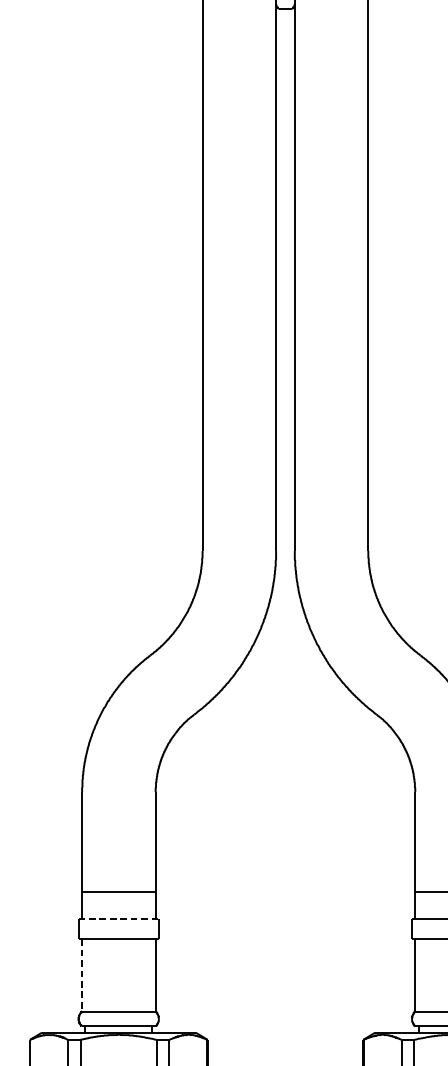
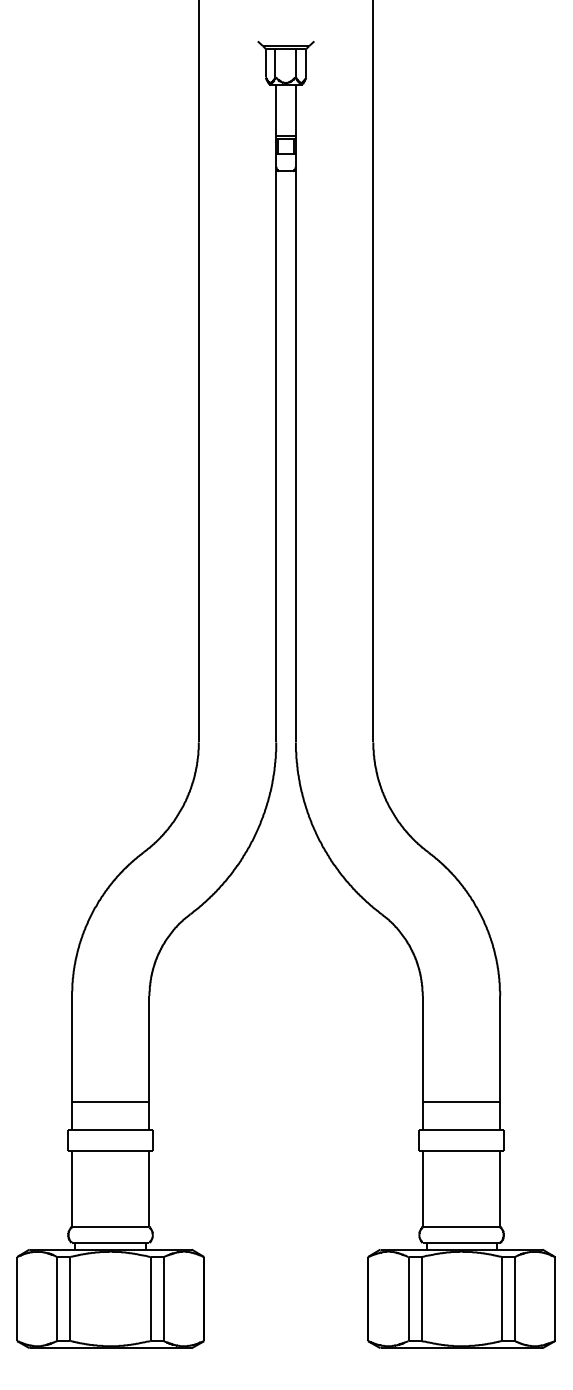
line: (118, 918) -> (110, 1129), dashed -> solid
line: (82, 975) -> (72, 1189), dashed -> solid

